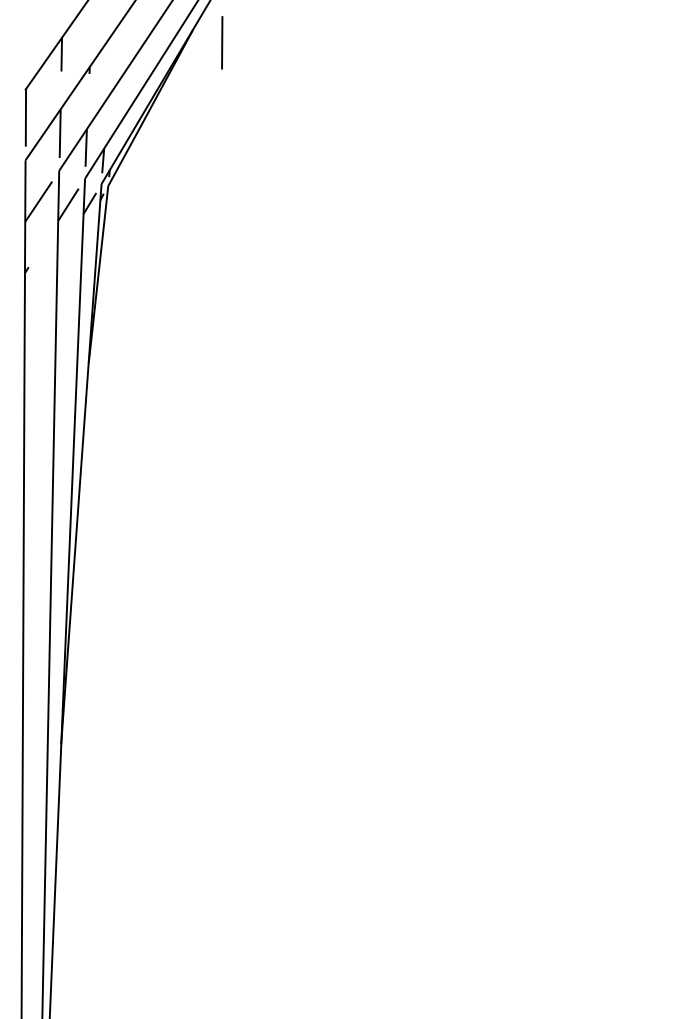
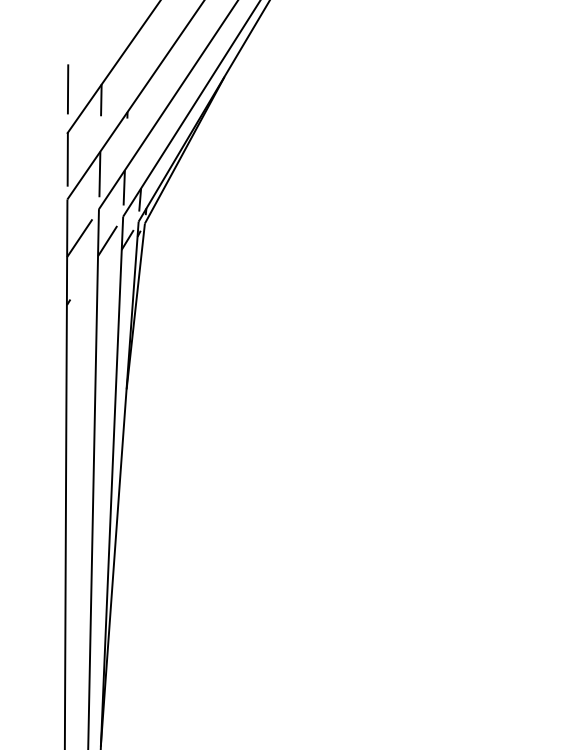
line: (222, 42) -> (68, 89), moved

